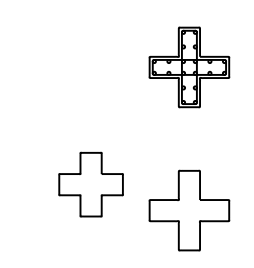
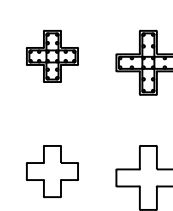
part: (69, 59) -> (51, 56), added
part: (90, 184) -> (51, 171), moved

